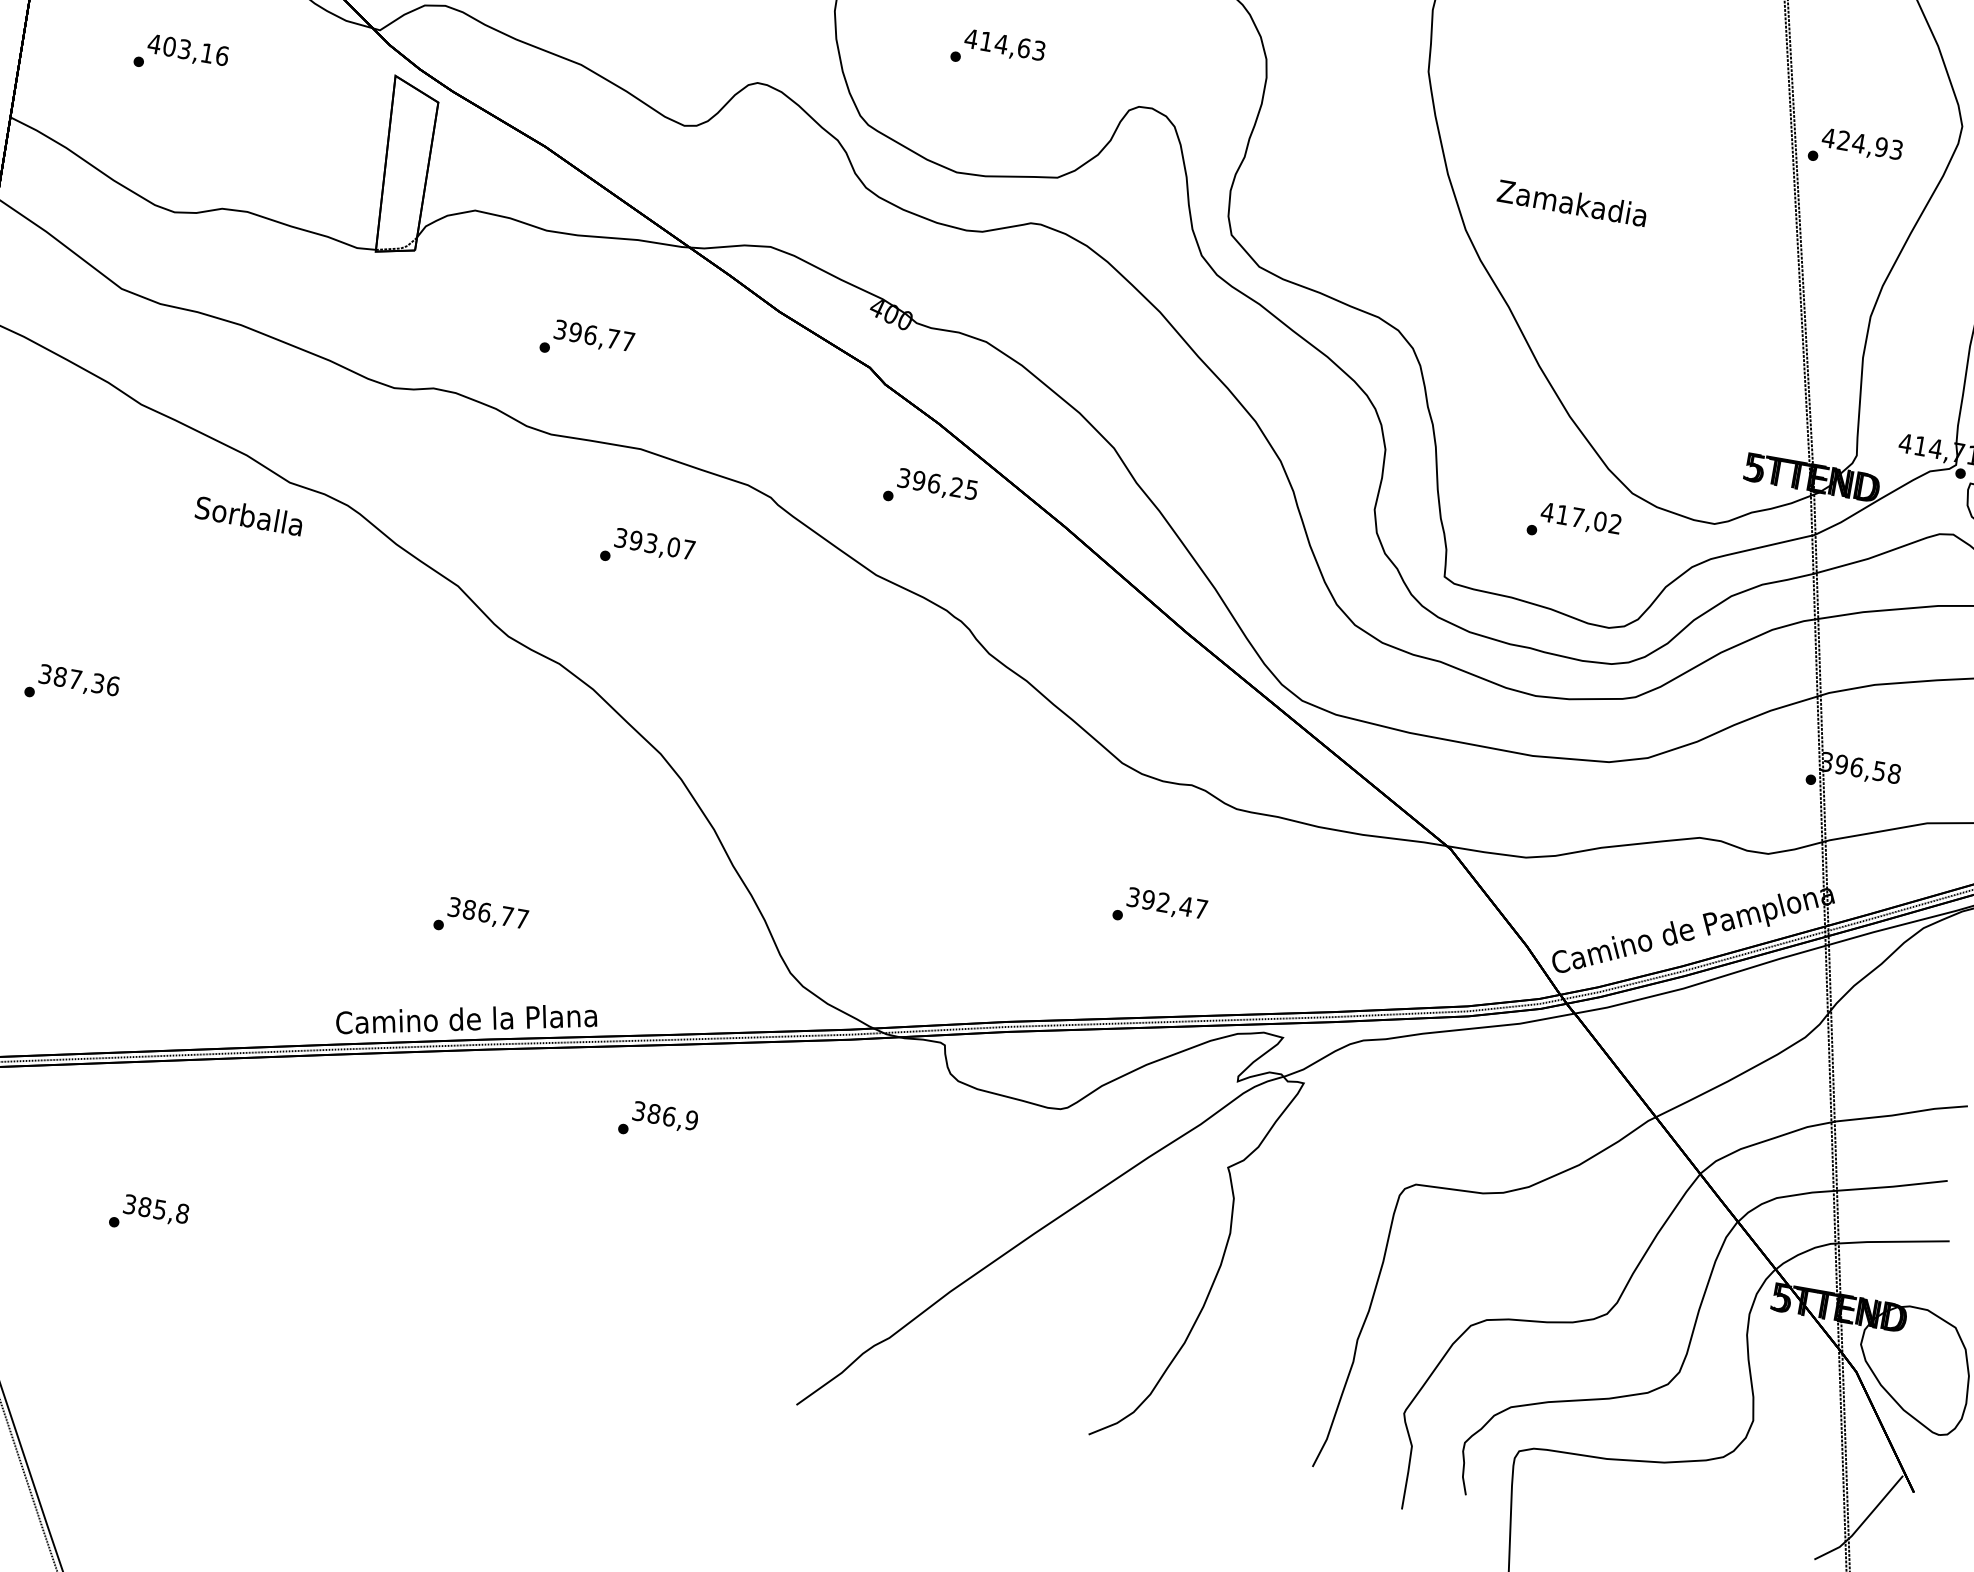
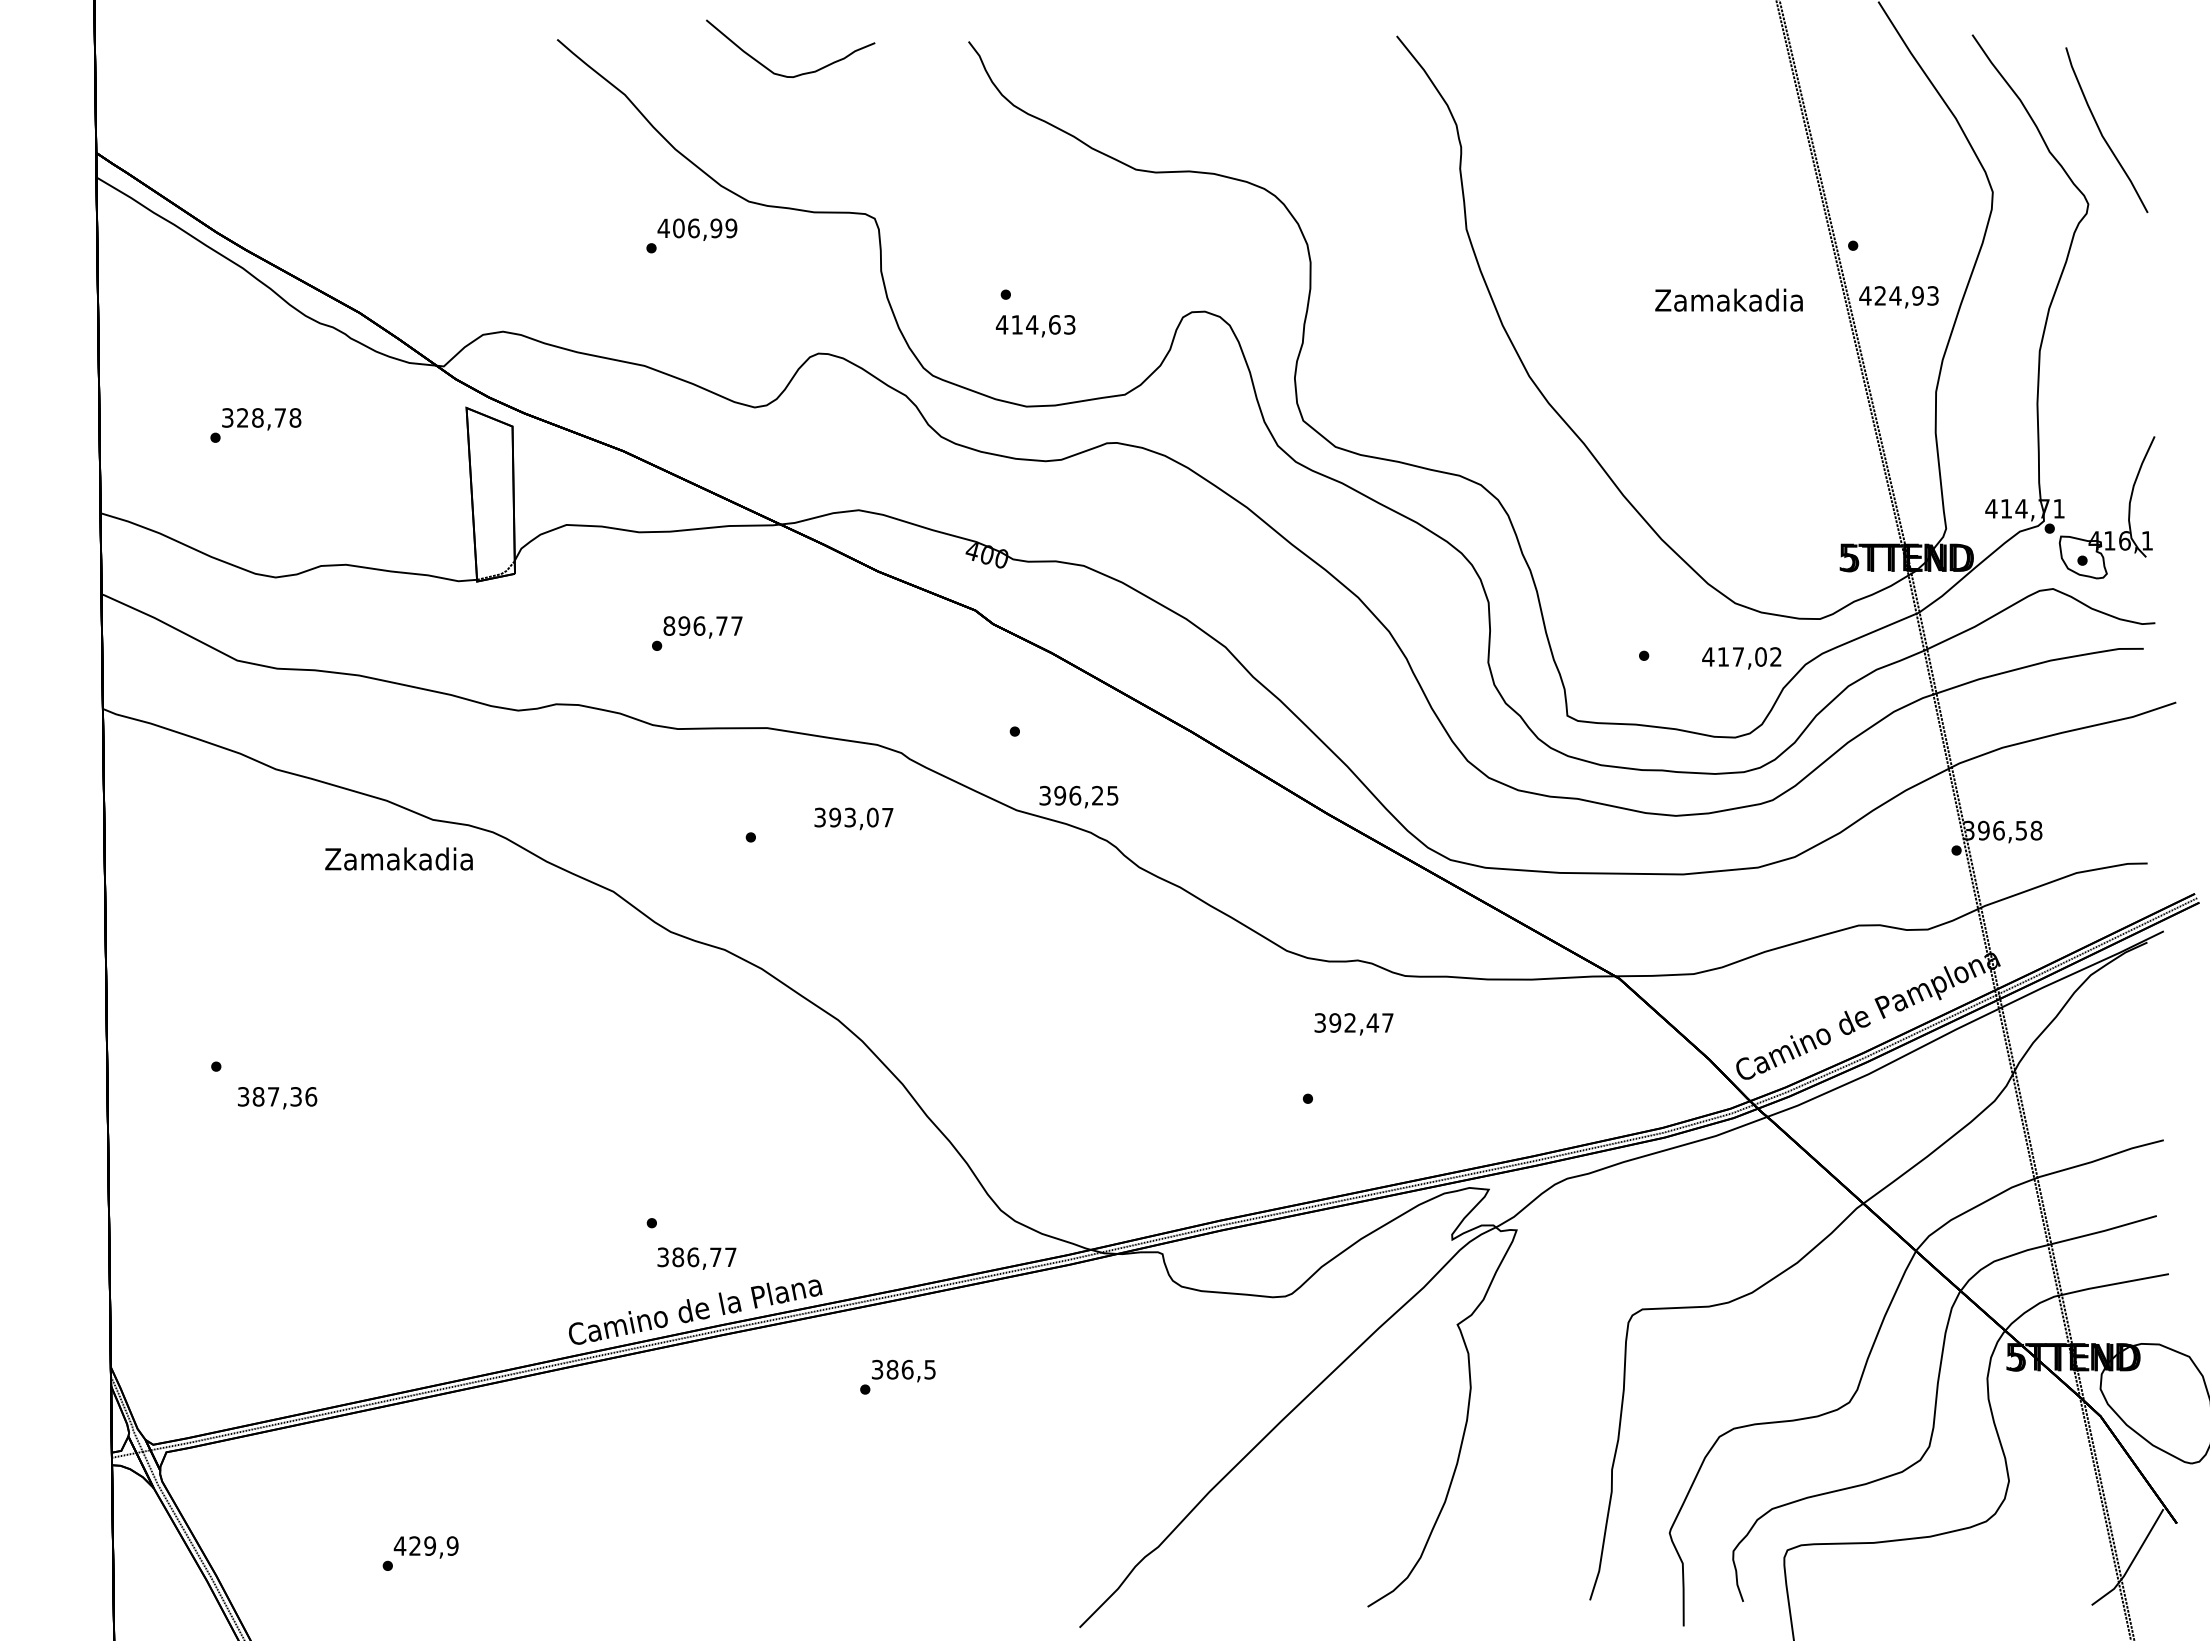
text: (1004, 46) -> (1035, 326), moved
text: (188, 49) -> (261, 417), 403,16 -> 328,78
text: (1861, 145) -> (1898, 297), moved
text: (1571, 202) -> (1728, 299), moved
text: (560, 329) -> (669, 625), 396,77 -> 896,77
text: (937, 484) -> (1078, 796), moved
text: (248, 515) -> (398, 858), Sorballa -> Zamakadia
text: (1580, 519) -> (1741, 658), moved
text: (654, 544) -> (853, 818), moved
text: (79, 681) -> (277, 1098), moved
text: (1166, 904) -> (1353, 1024), moved
text: (487, 914) -> (696, 1258), moved
text: (691, 1120) -> (929, 1369), 386,9 -> 386,5
text: (155, 1208) -> (425, 1545), 385,8 -> 429,9

